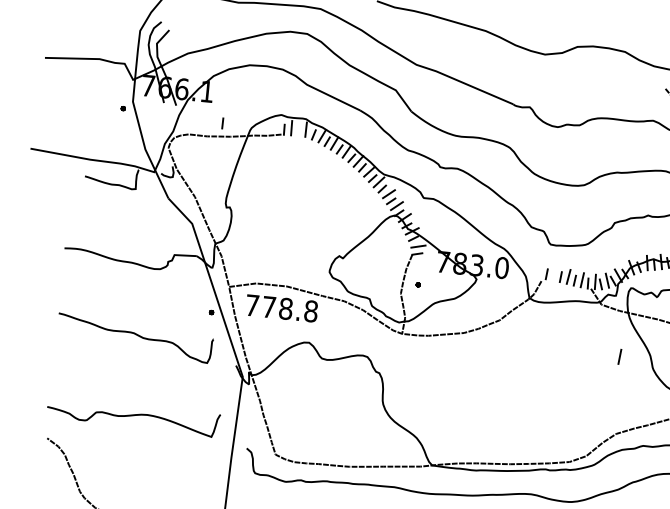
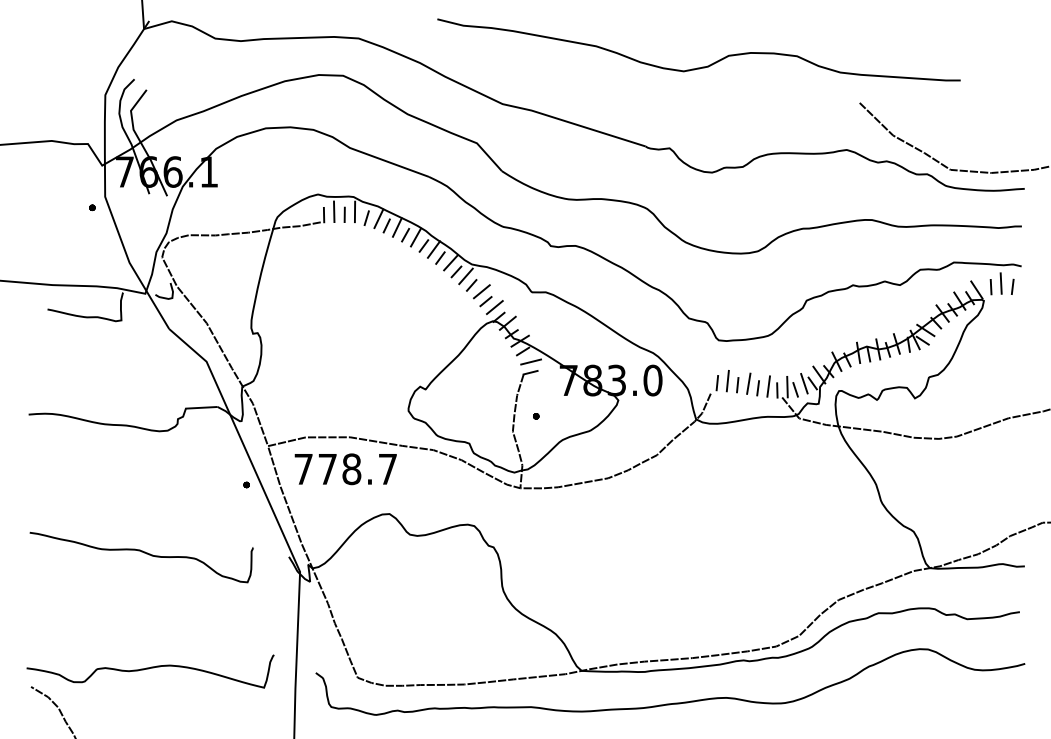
line: (222, 123) -> (344, 214), moved
text: (310, 311) -> (387, 469), 778.8 -> 778.7
curve: (135, 334) -> (141, 552), moved
line: (619, 357) -> (727, 381), moved
curve: (132, 416) -> (148, 669), moved

